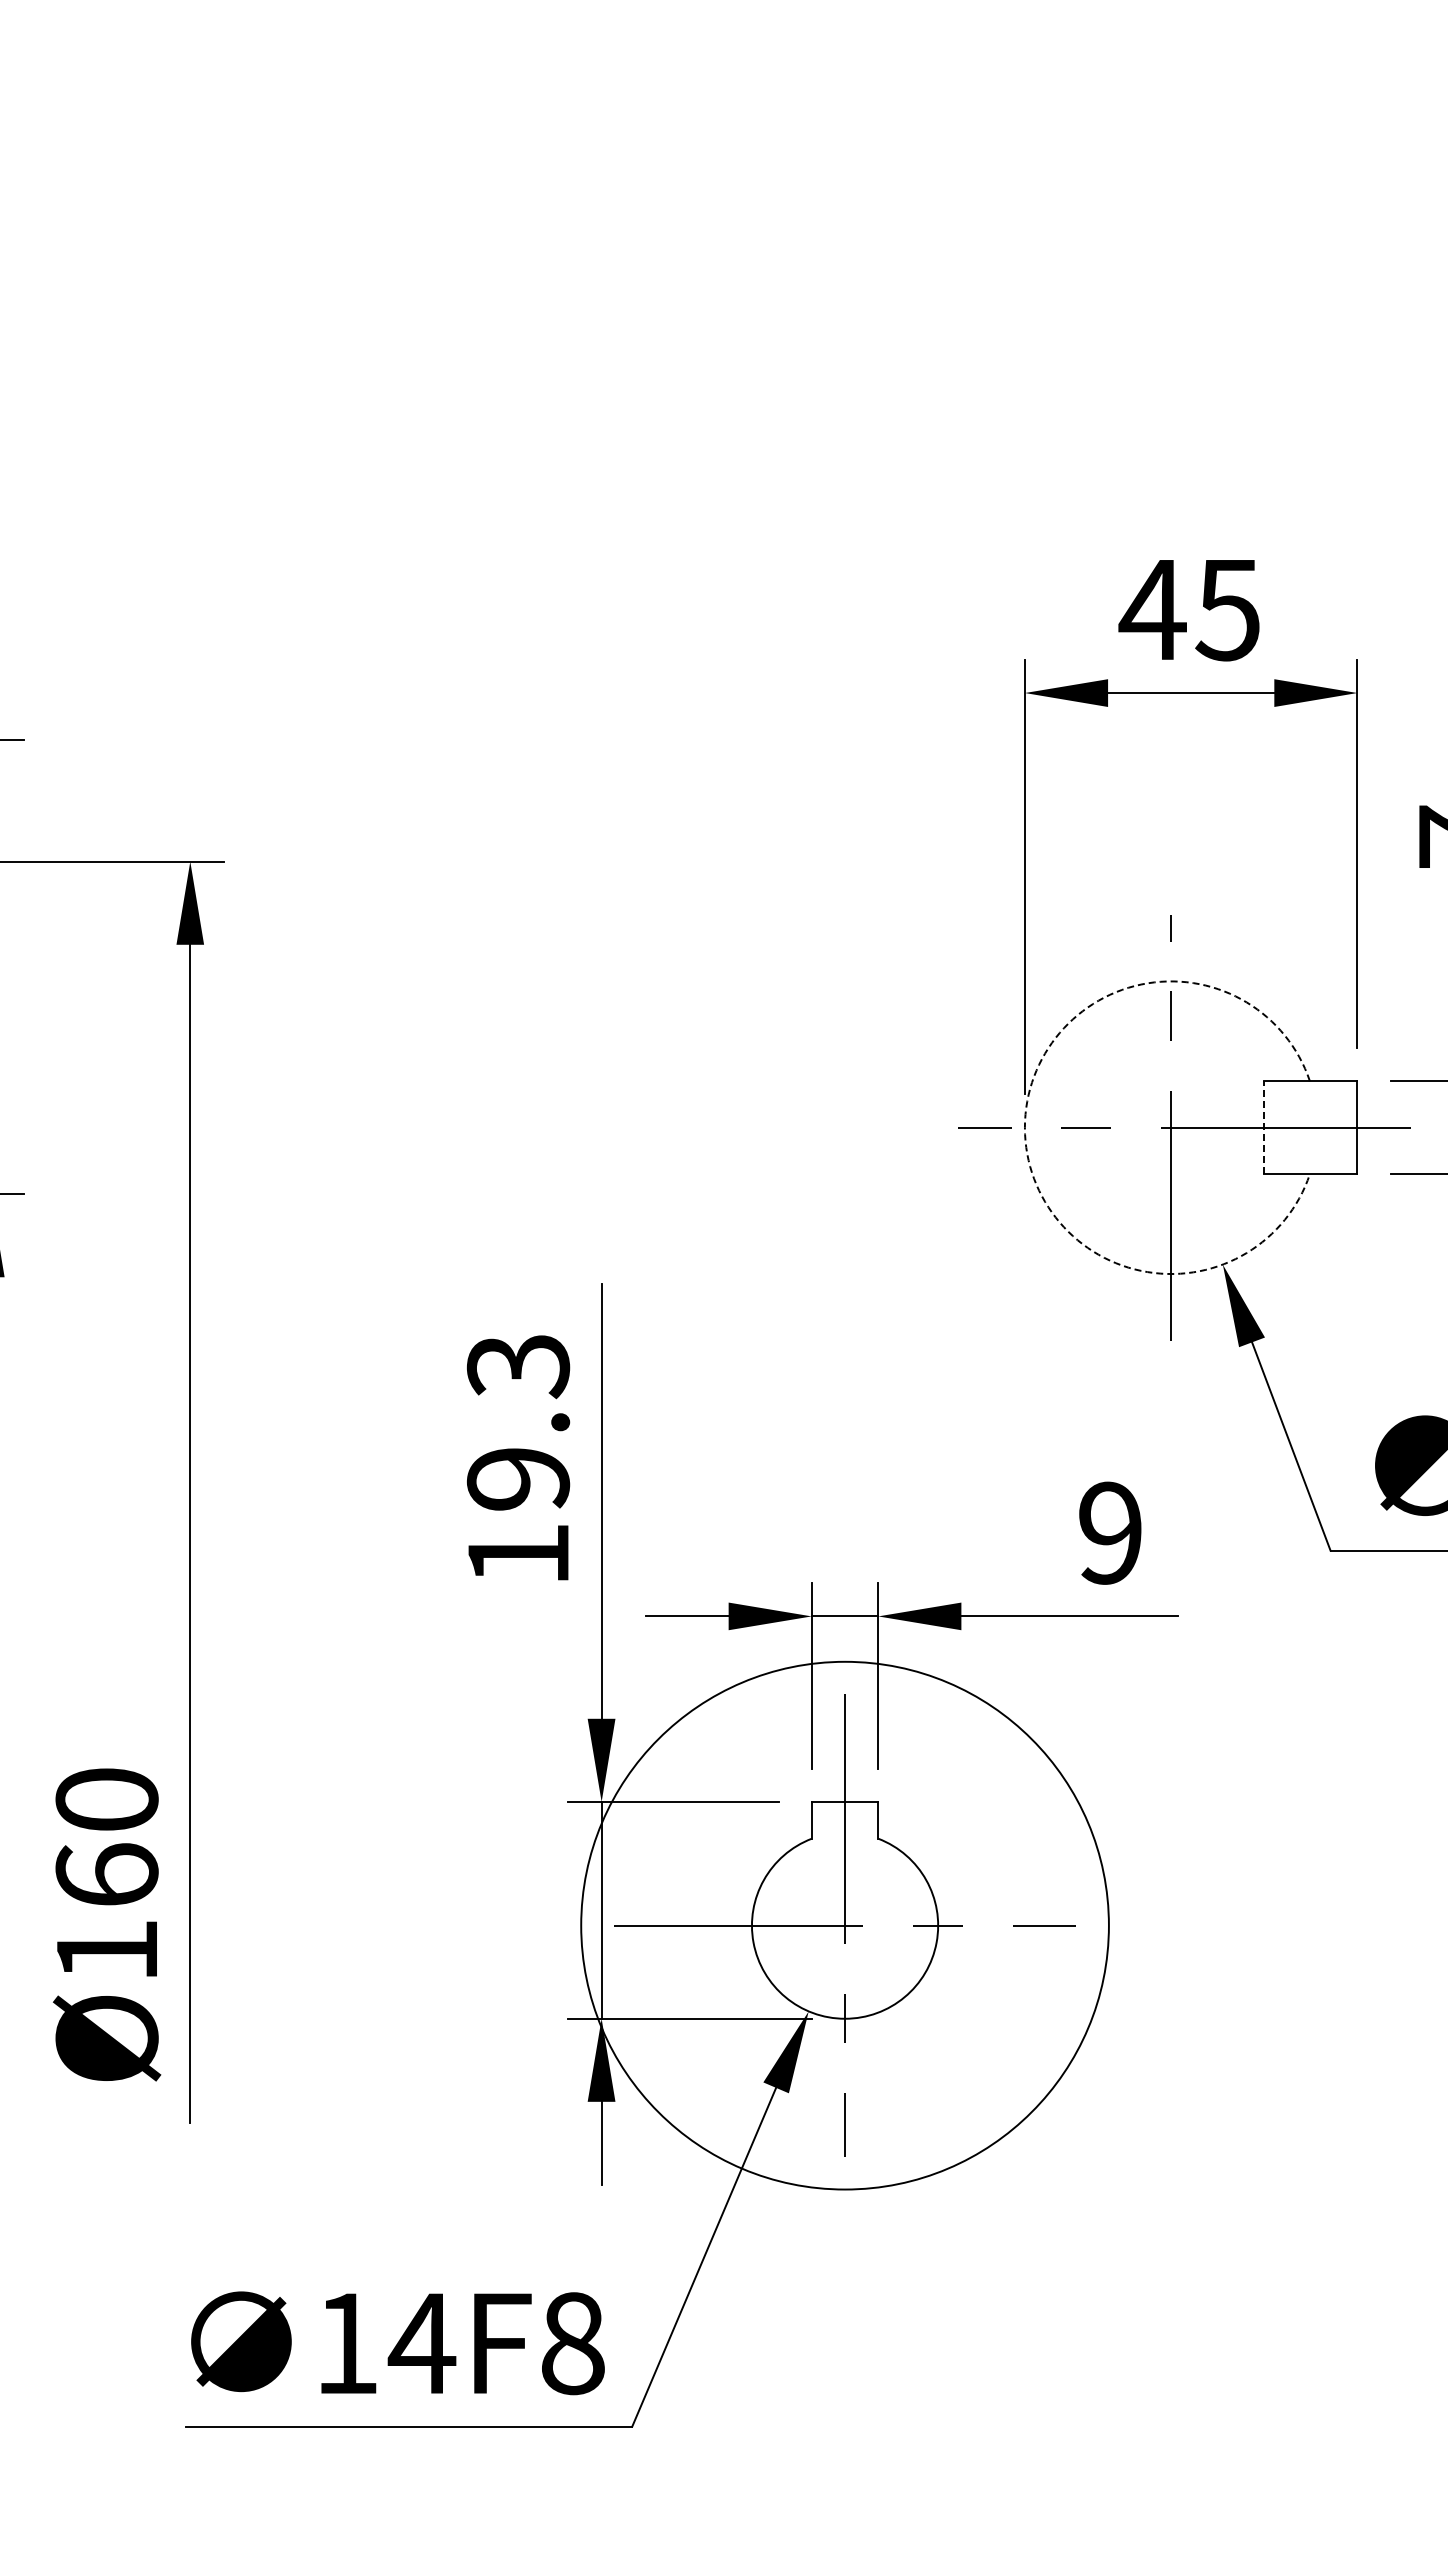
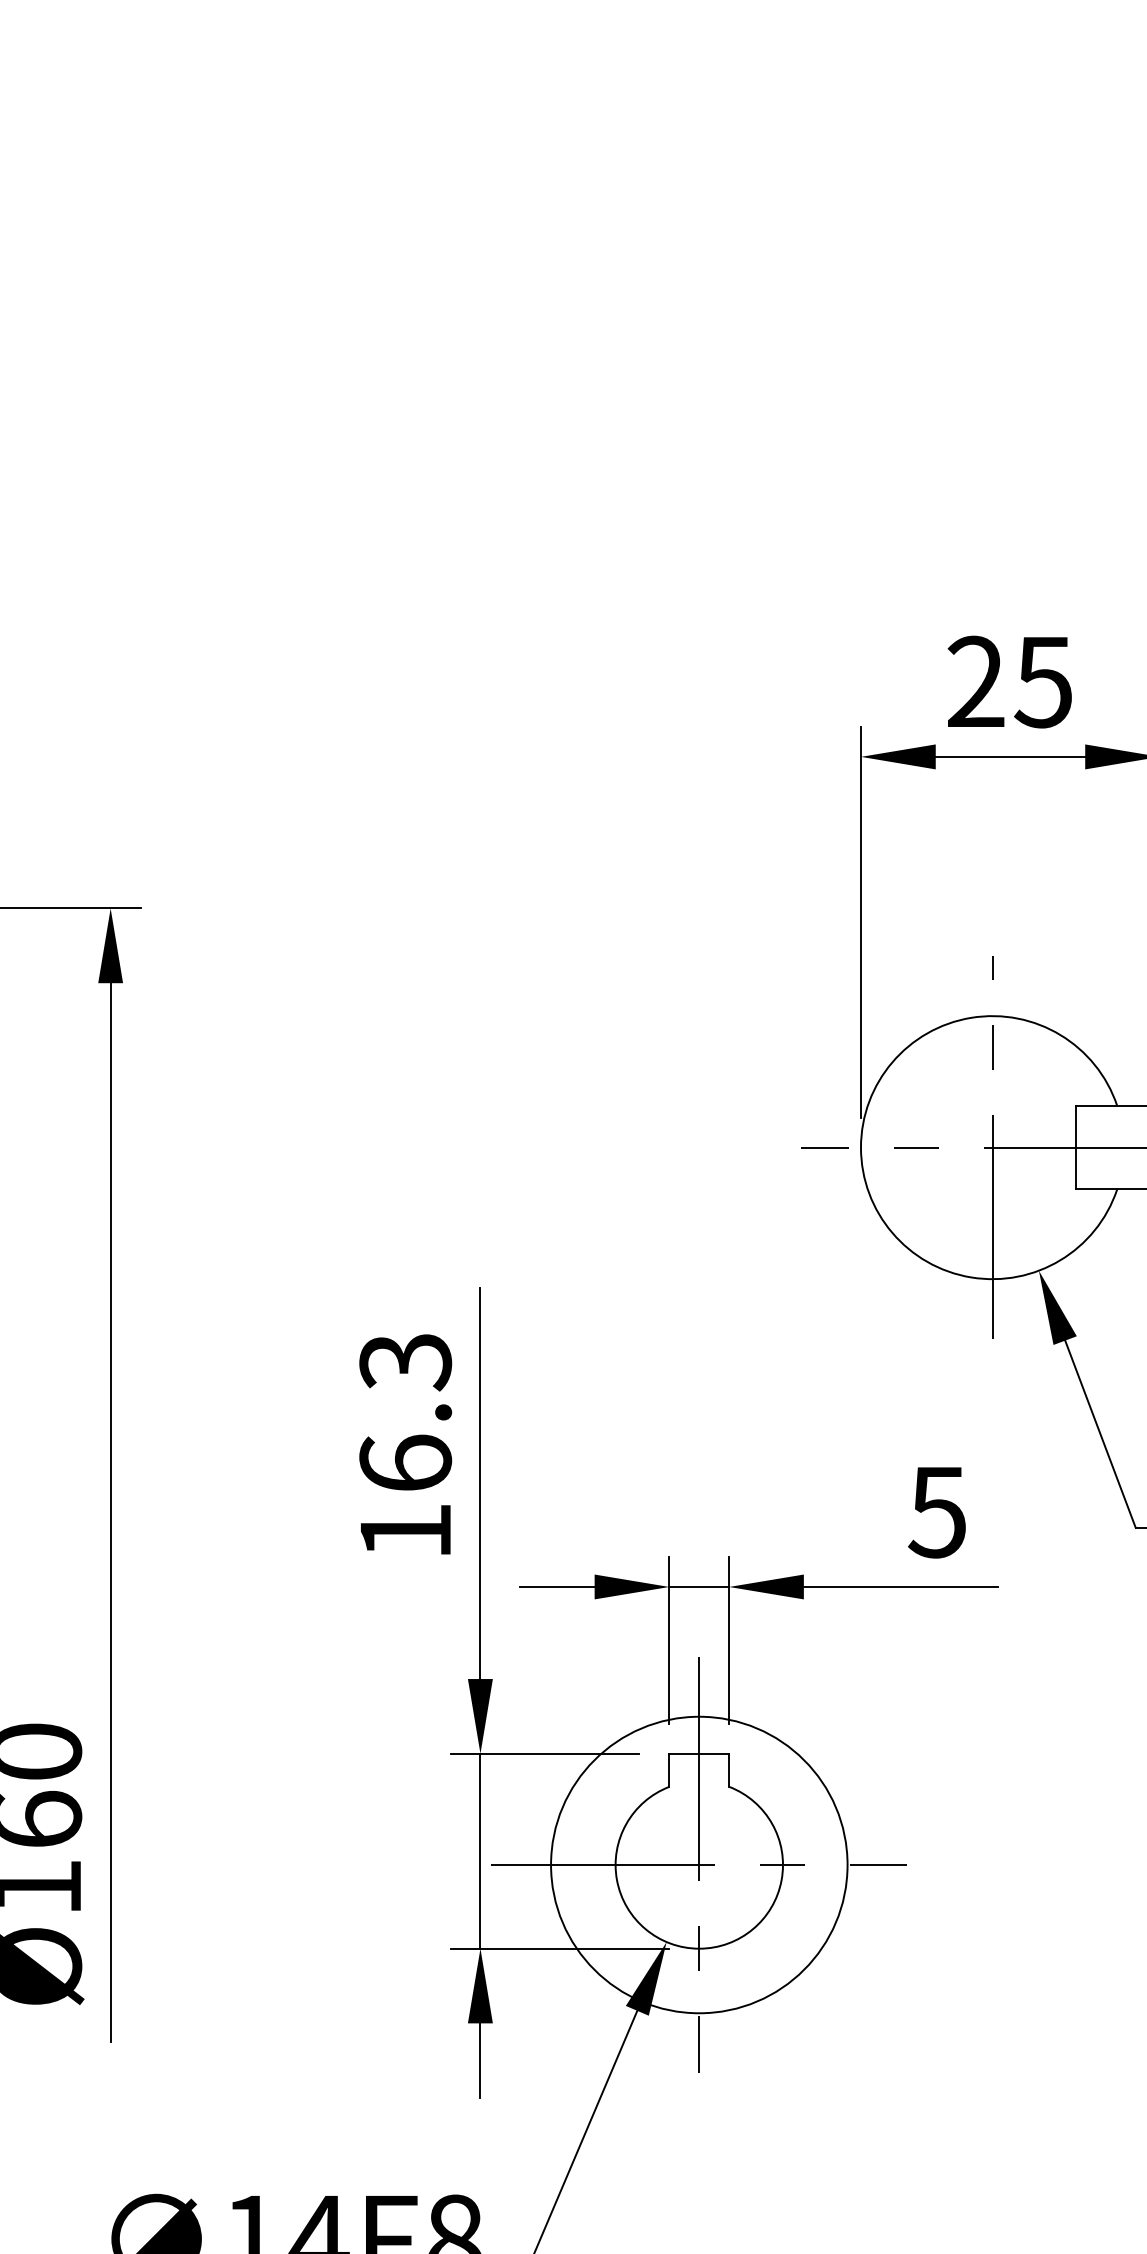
text: (1152, 608) -> (975, 680), 45 -> 25
arc: (1024, 1127) -> (860, 1147), dashed -> solid
line: (1264, 1127) -> (1076, 1147), dashed -> solid
text: (518, 1478) -> (405, 1463), 19.3 -> 16.3
text: (1109, 1532) -> (937, 1511), 9 -> 5
circle: (844, 1925) -> (698, 1864), size x0.62

